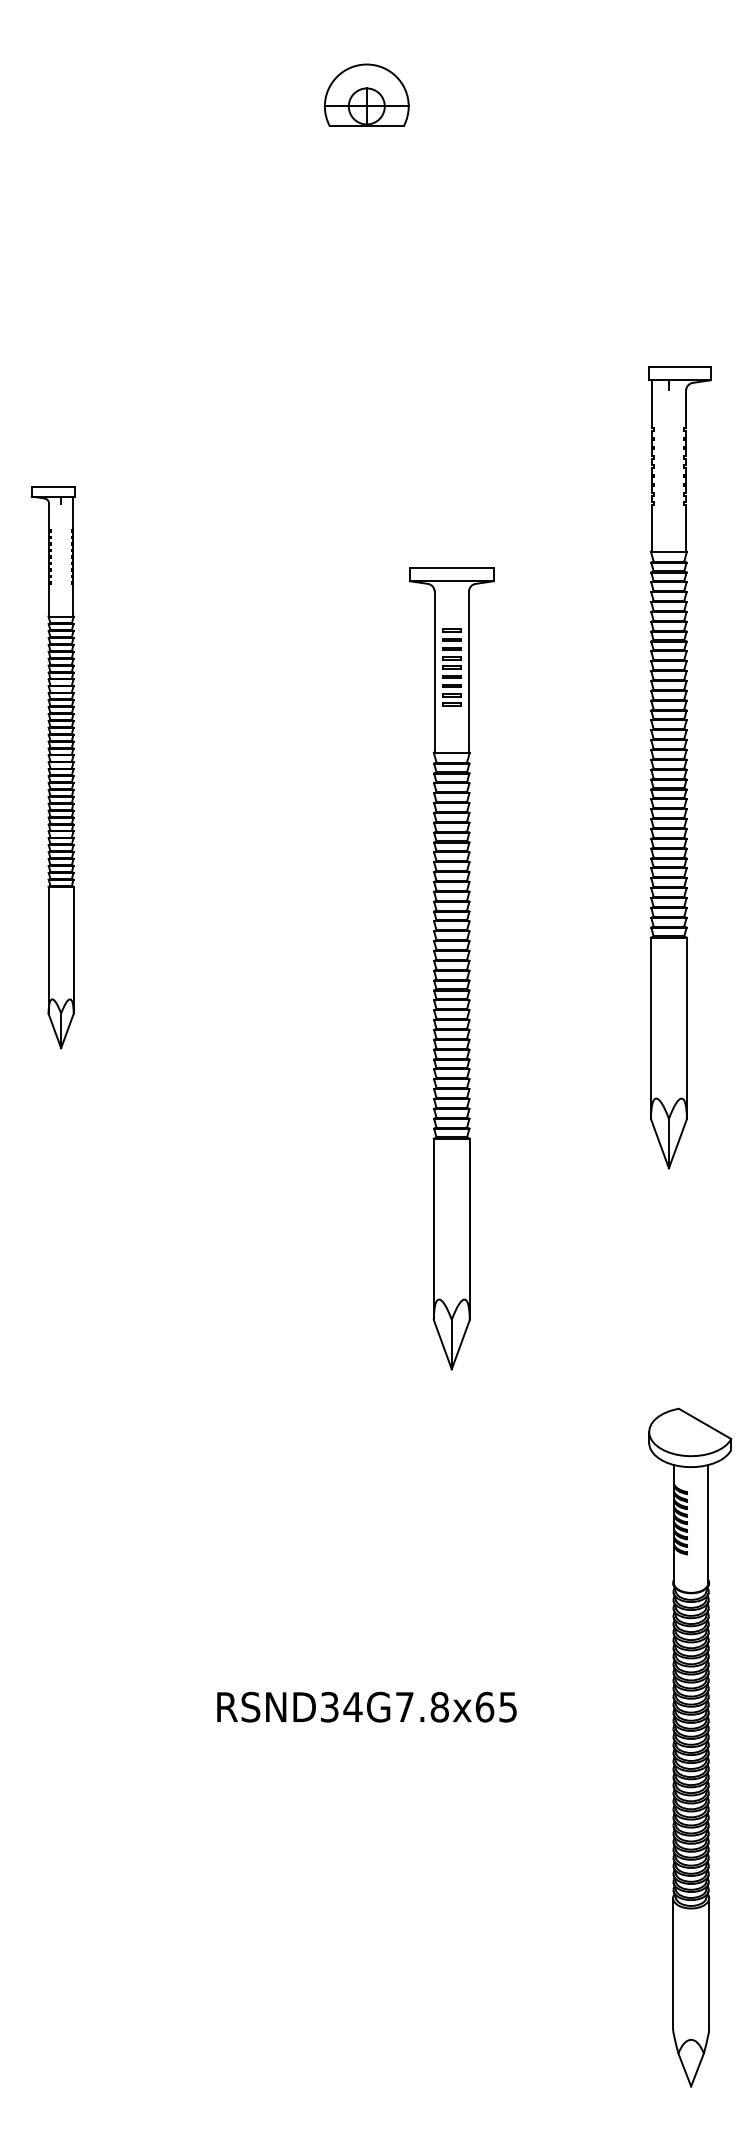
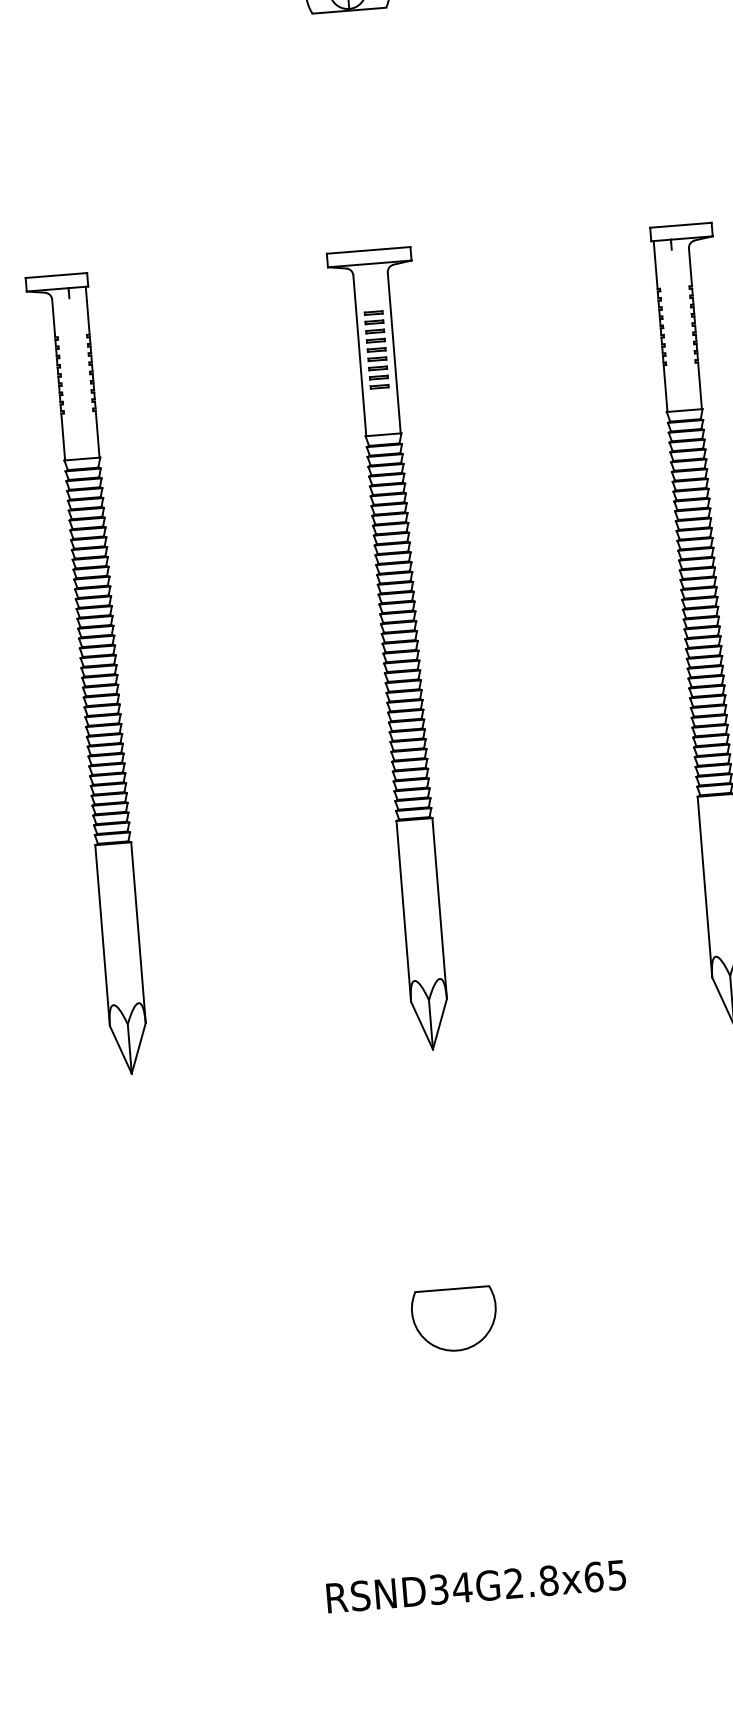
part: (52, 767) -> (87, 675), size x1.43
part: (451, 968) -> (400, 649), moved
part: (366, 1439) -> (454, 1319), added
text: (404, 1706) -> (513, 1582), RSND34G7.8x65 -> RSND34G2.8x65

